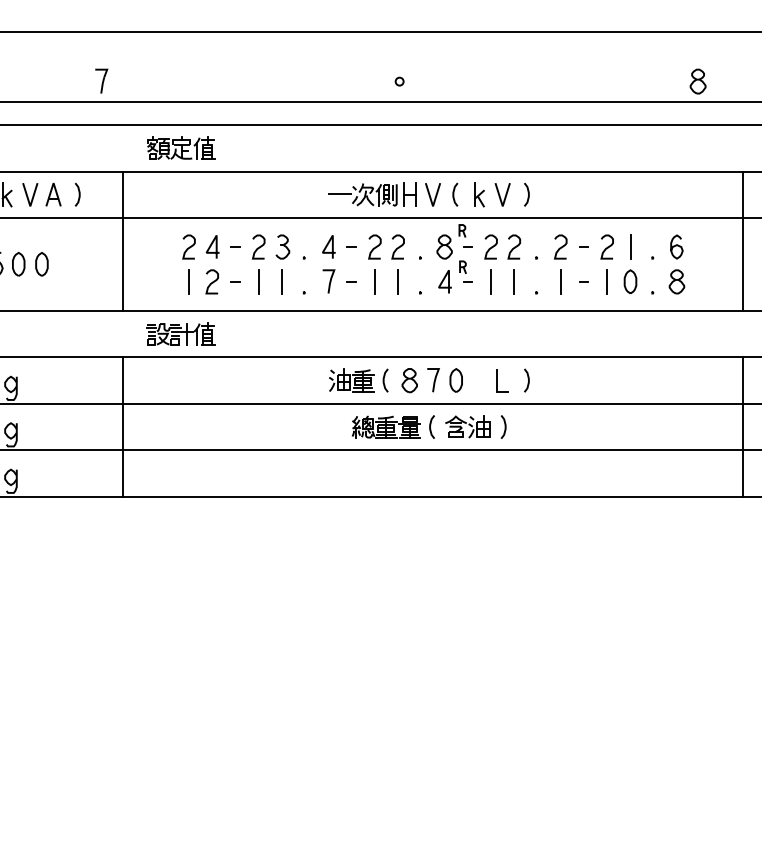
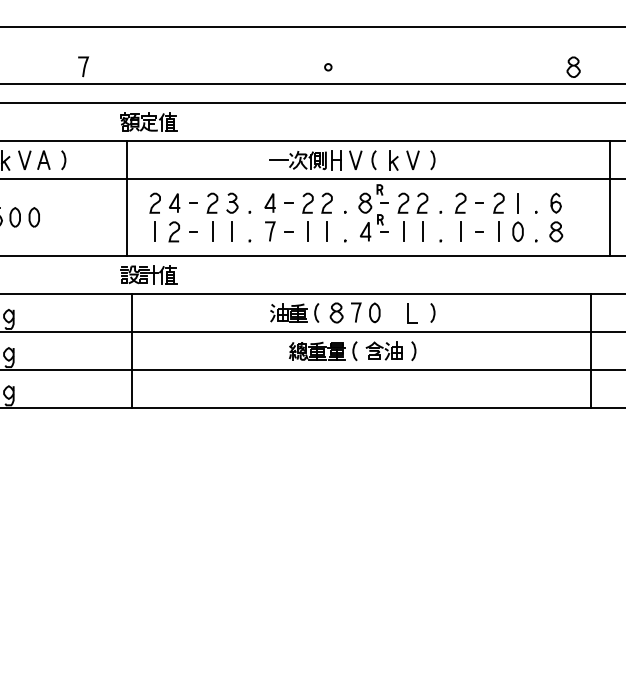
line: (123, 240) -> (127, 197), moved
line: (123, 426) -> (131, 350), moved
line: (742, 426) -> (591, 350), moved

